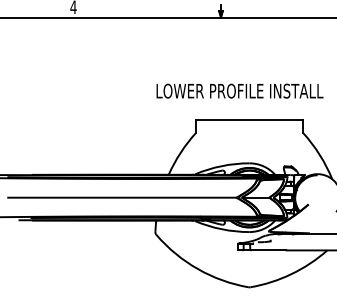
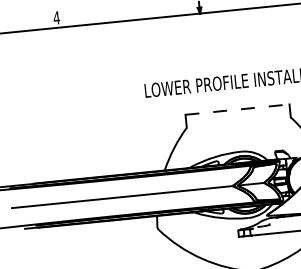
line: (249, 119) -> (237, 109), solid -> dashed

